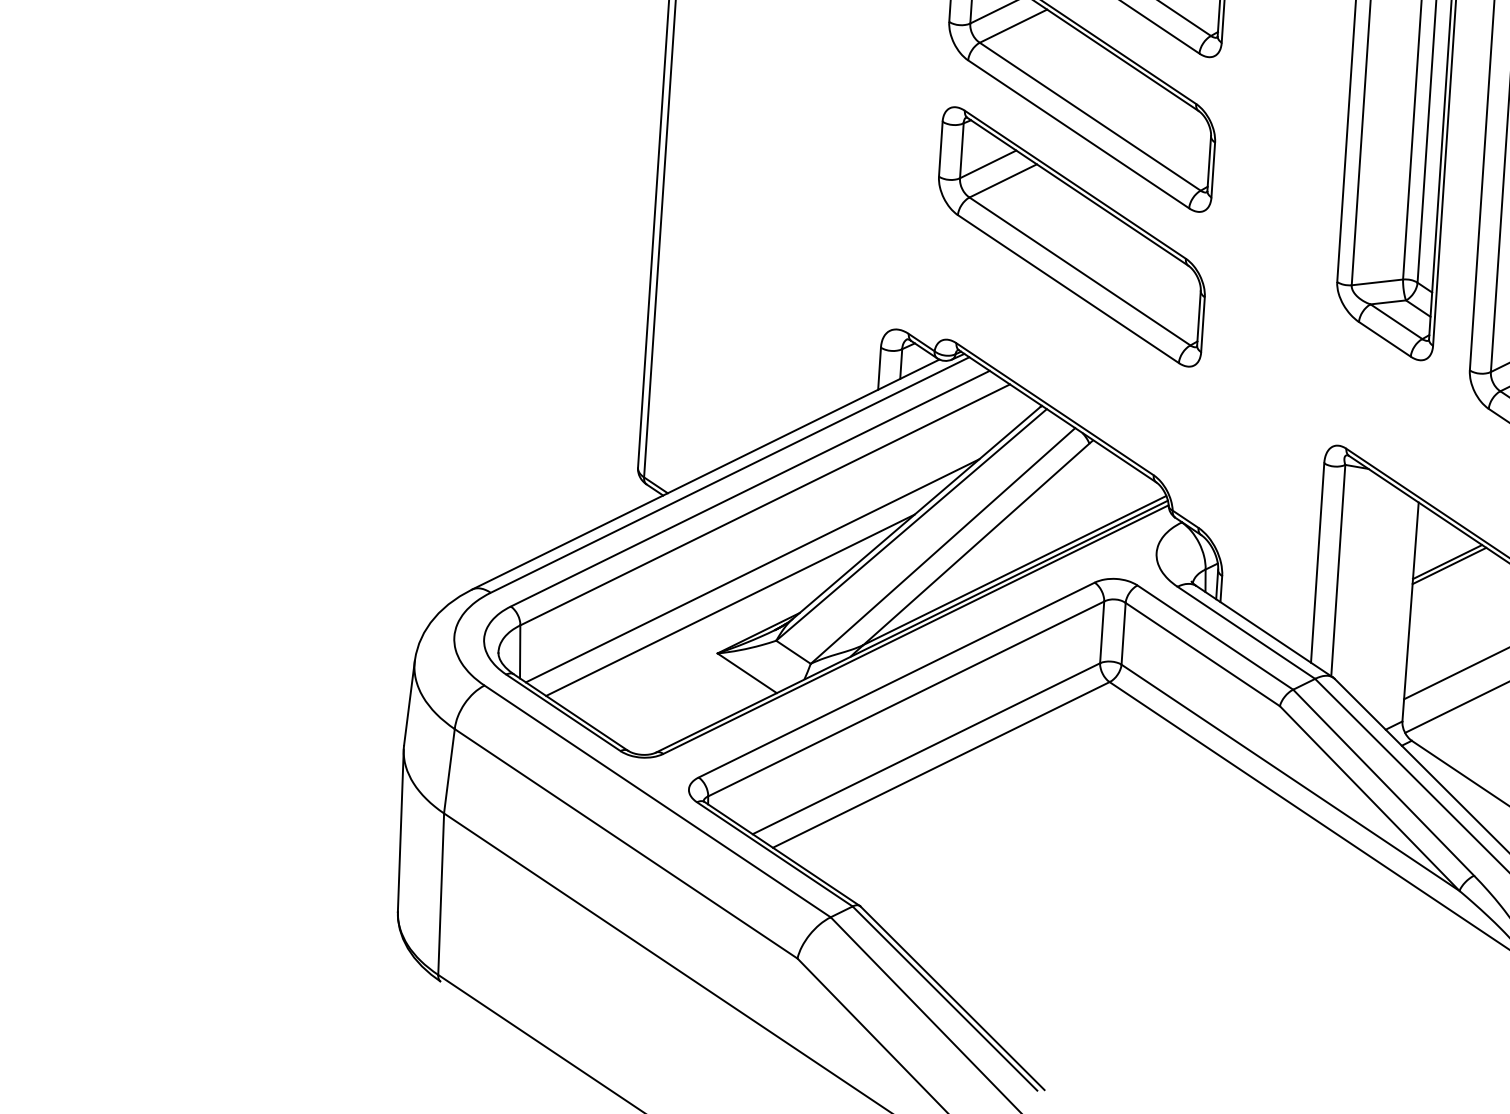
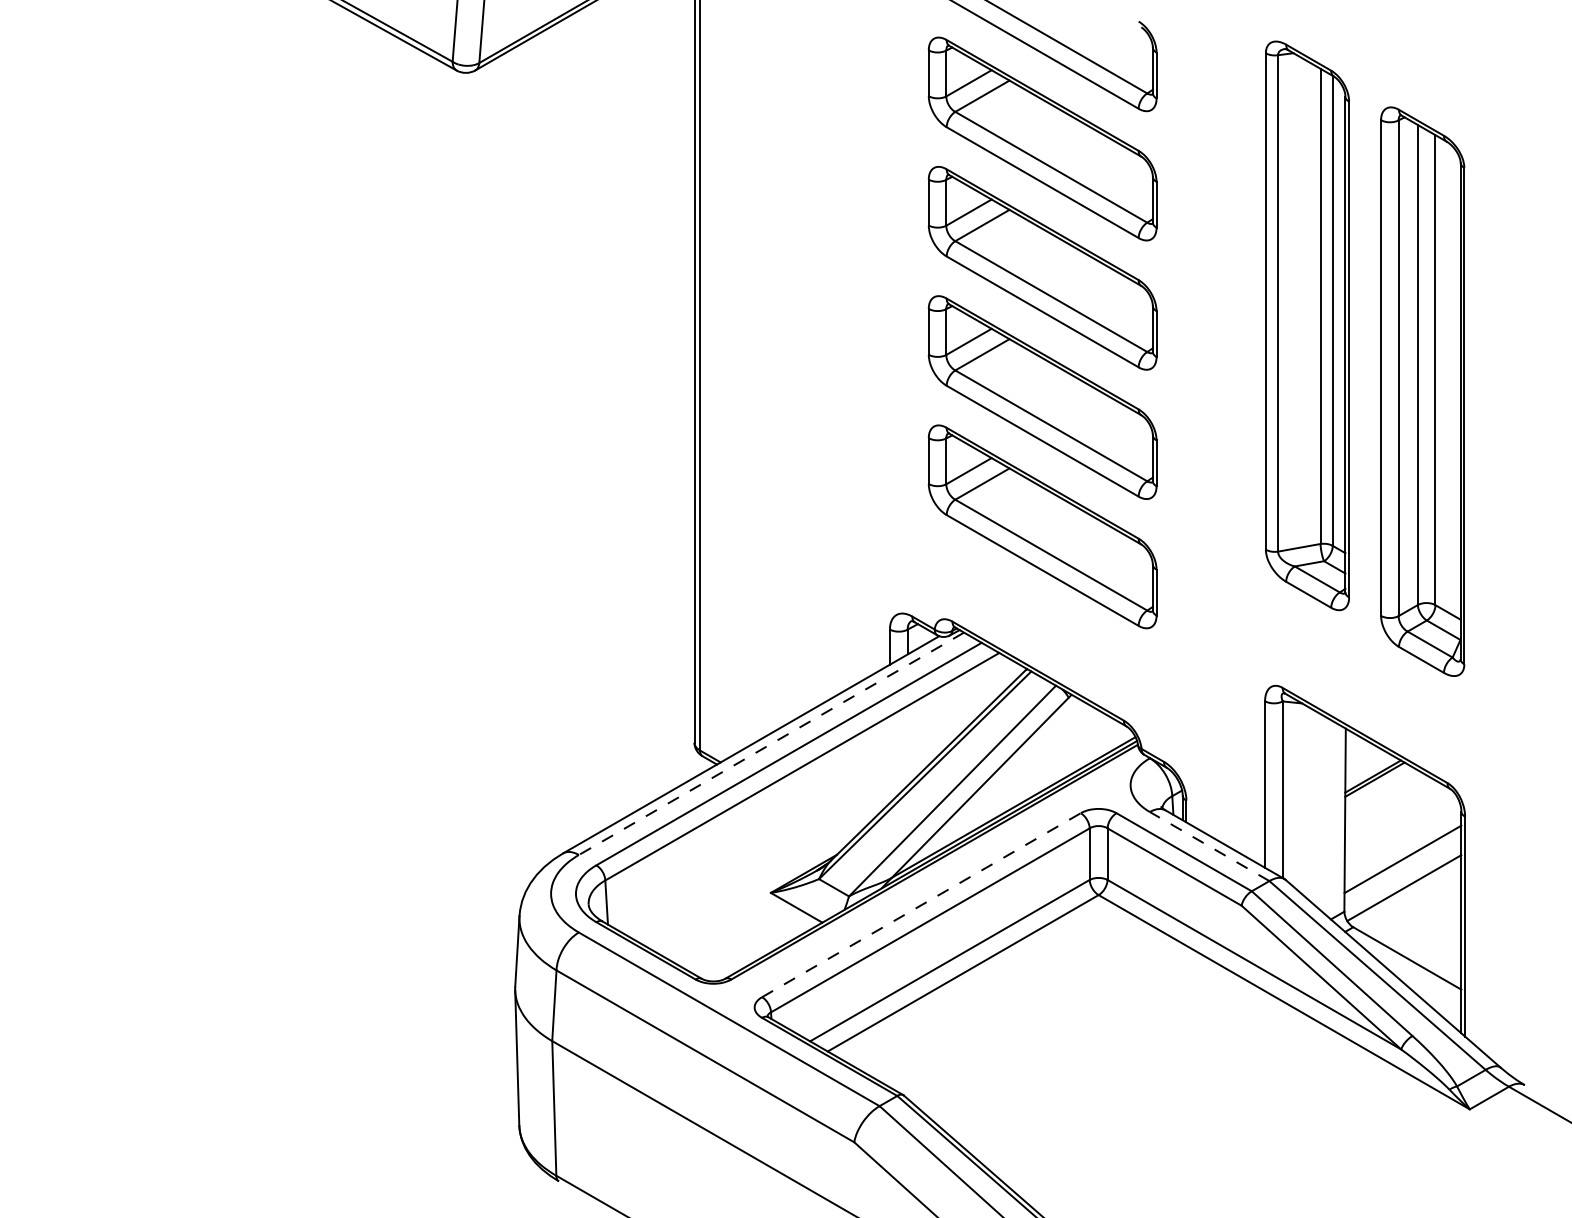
line: (730, 475) -> (771, 744), solid -> dashed
line: (752, 569) -> (795, 821), removed
line: (729, 604) -> (778, 851), removed
line: (1246, 632) -> (1209, 846), solid -> dashed
line: (896, 680) -> (921, 905), solid -> dashed

